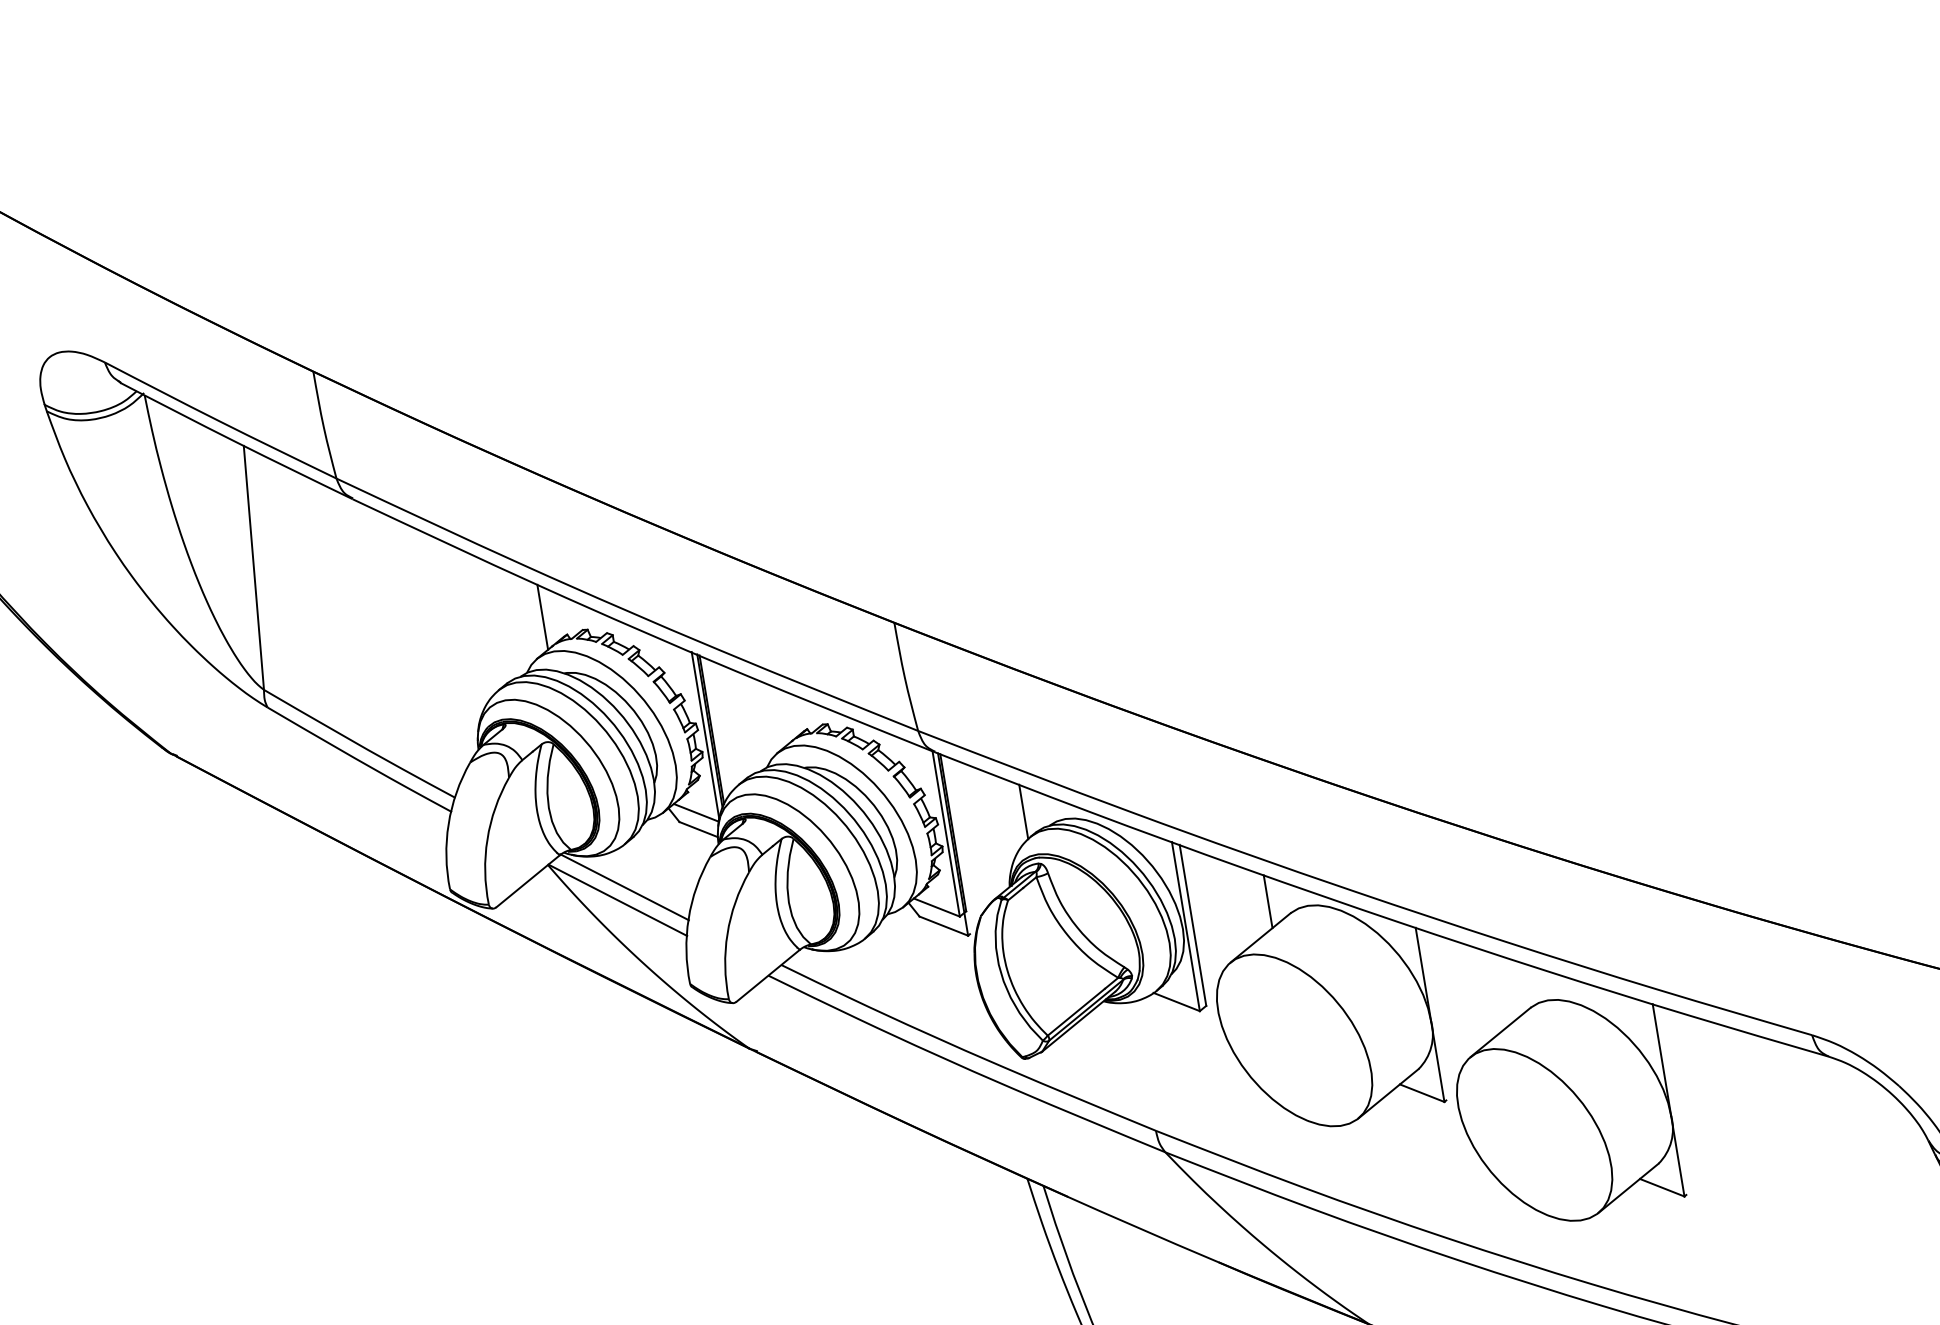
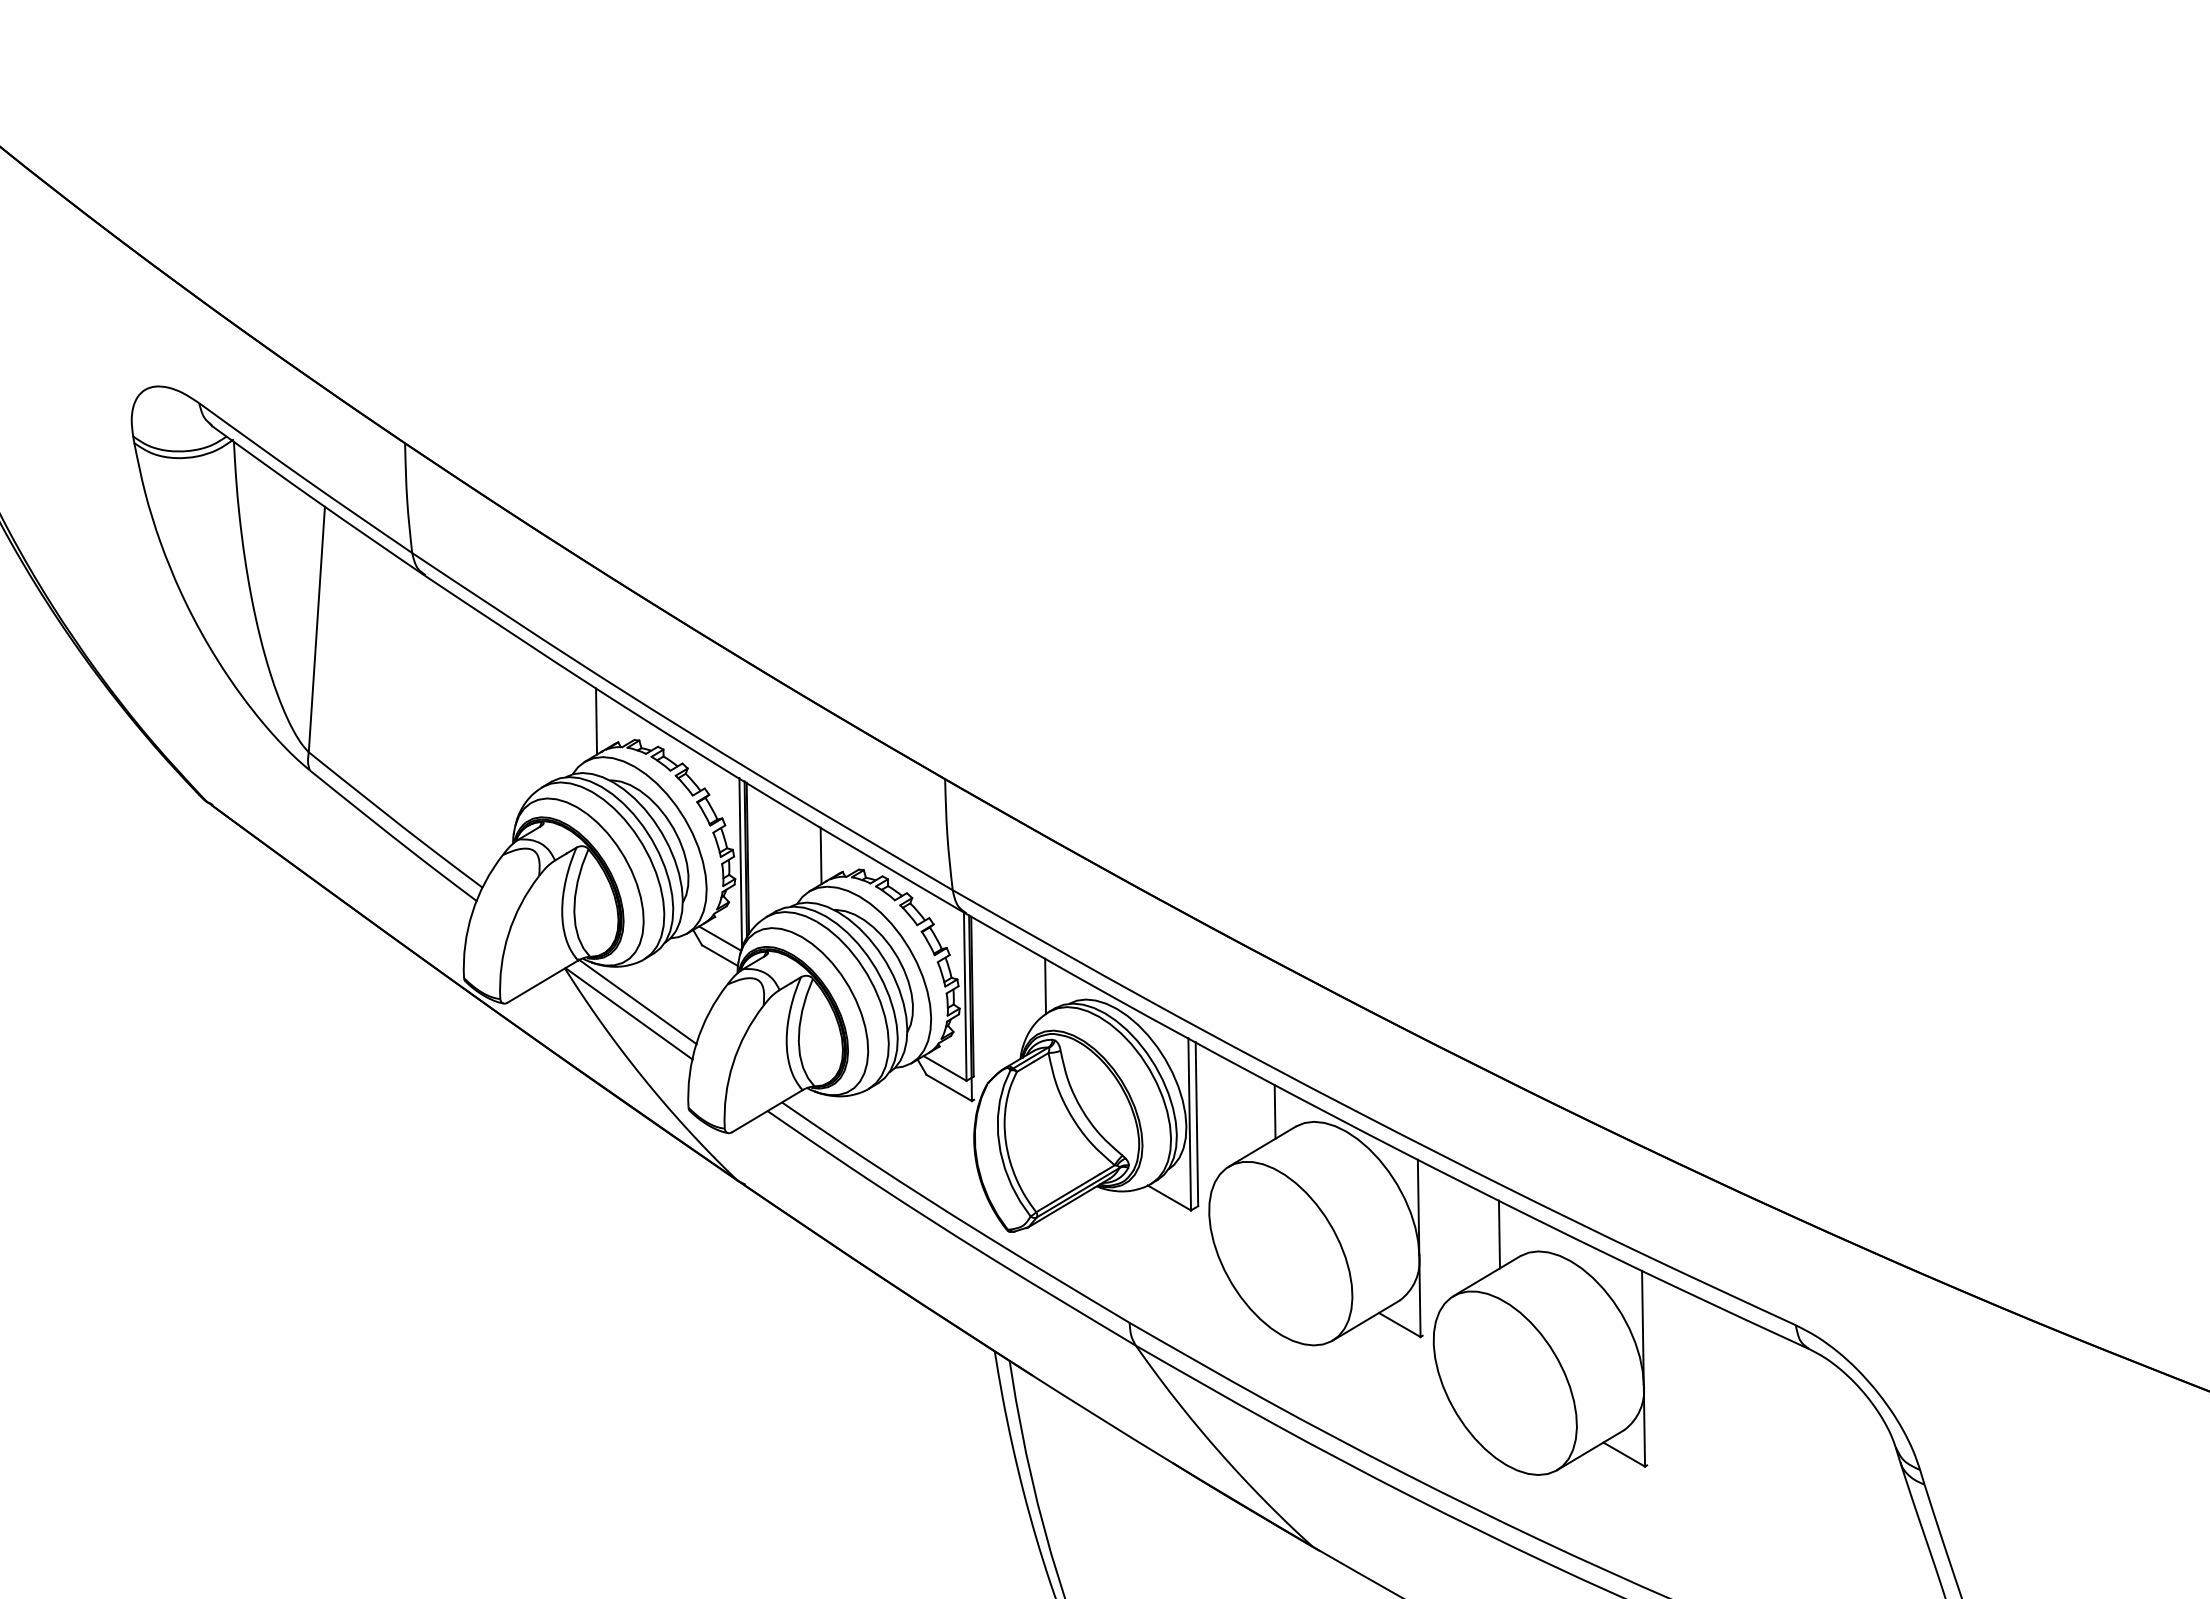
line: (782, 716) -> (820, 855), added
line: (1507, 989) -> (1499, 1234), added

